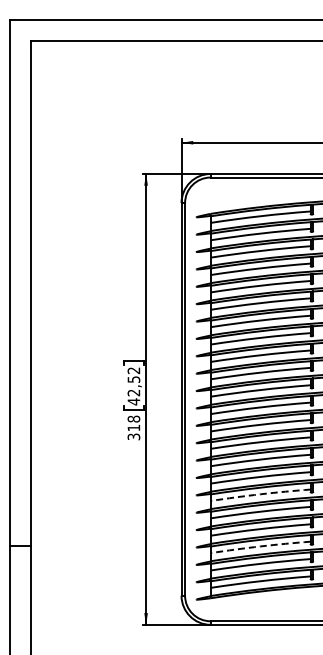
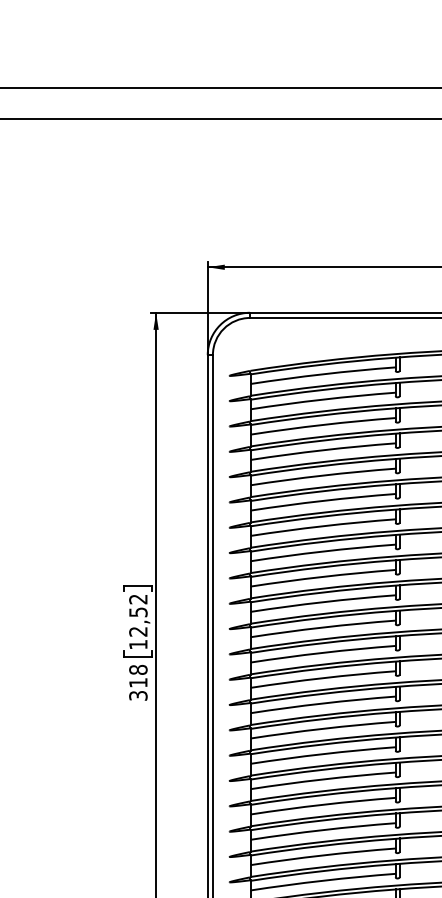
text: (133, 401) -> (137, 644), 42,52 -> 12,52
arc: (260, 494) -> (322, 779), dashed -> solid
arc: (260, 546) -> (322, 855), dashed -> solid

